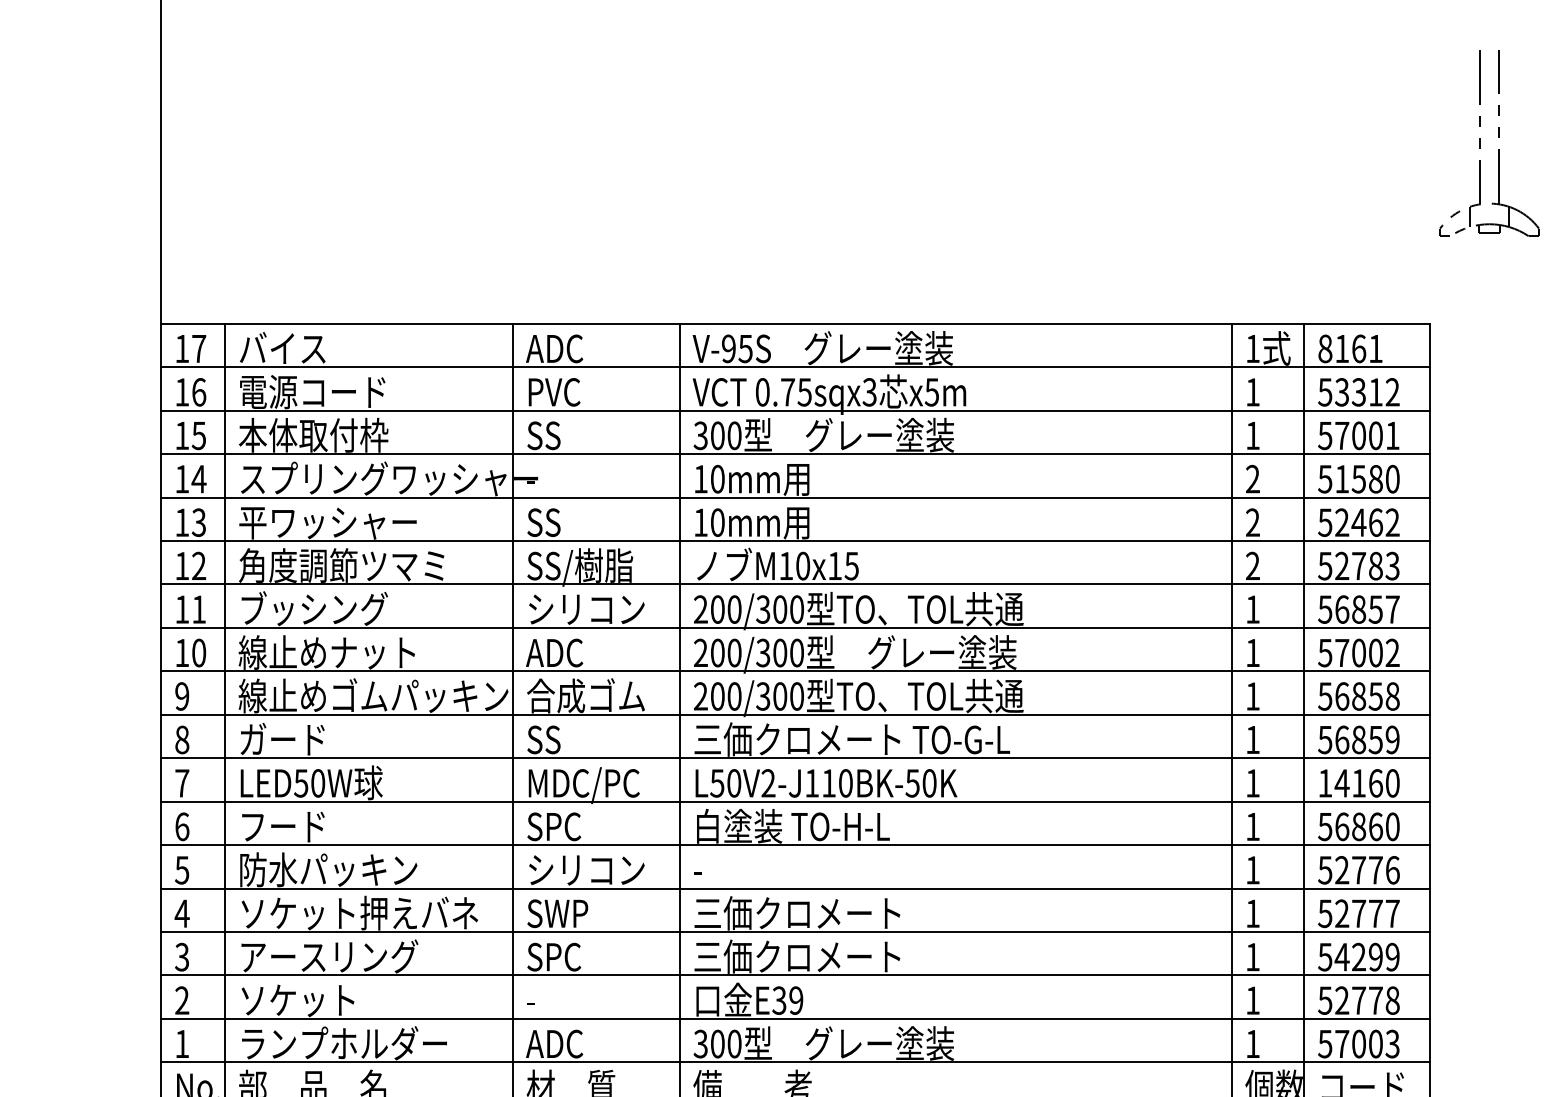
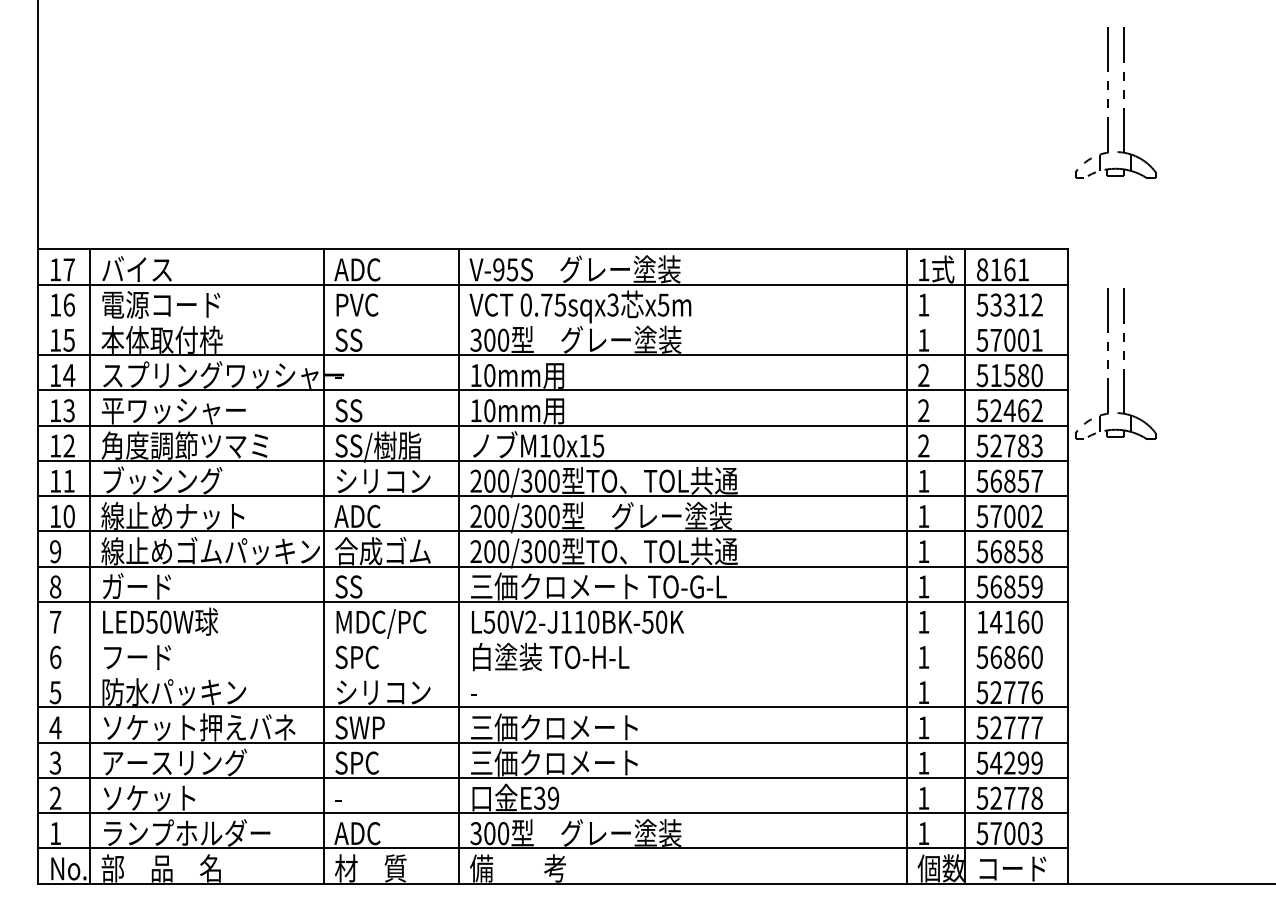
line: (795, 410) -> (552, 319), removed
part: (1480, 464) -> (1108, 363), added
line: (795, 802) -> (552, 637), removed
line: (795, 845) -> (552, 672), removed

